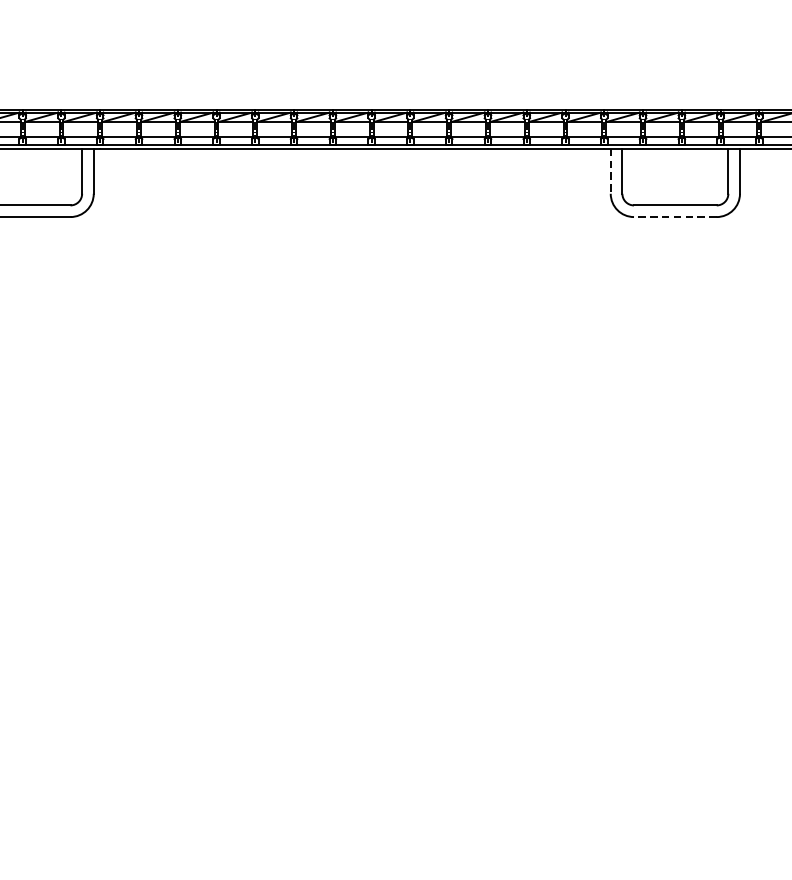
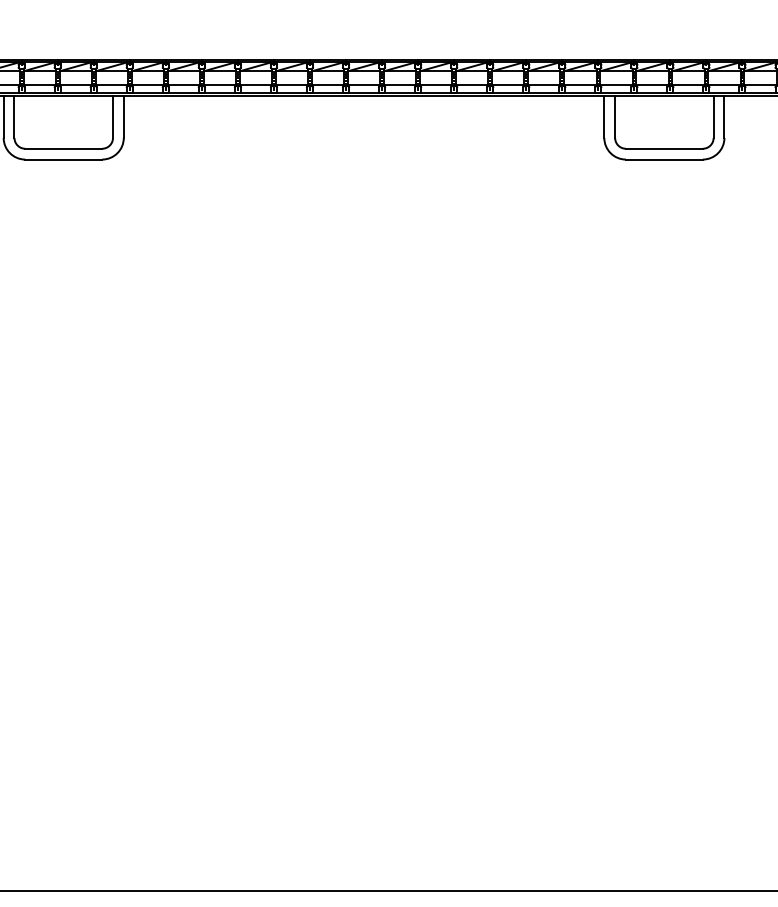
line: (610, 171) -> (604, 117), dashed -> solid
line: (674, 216) -> (663, 159), dashed -> solid

